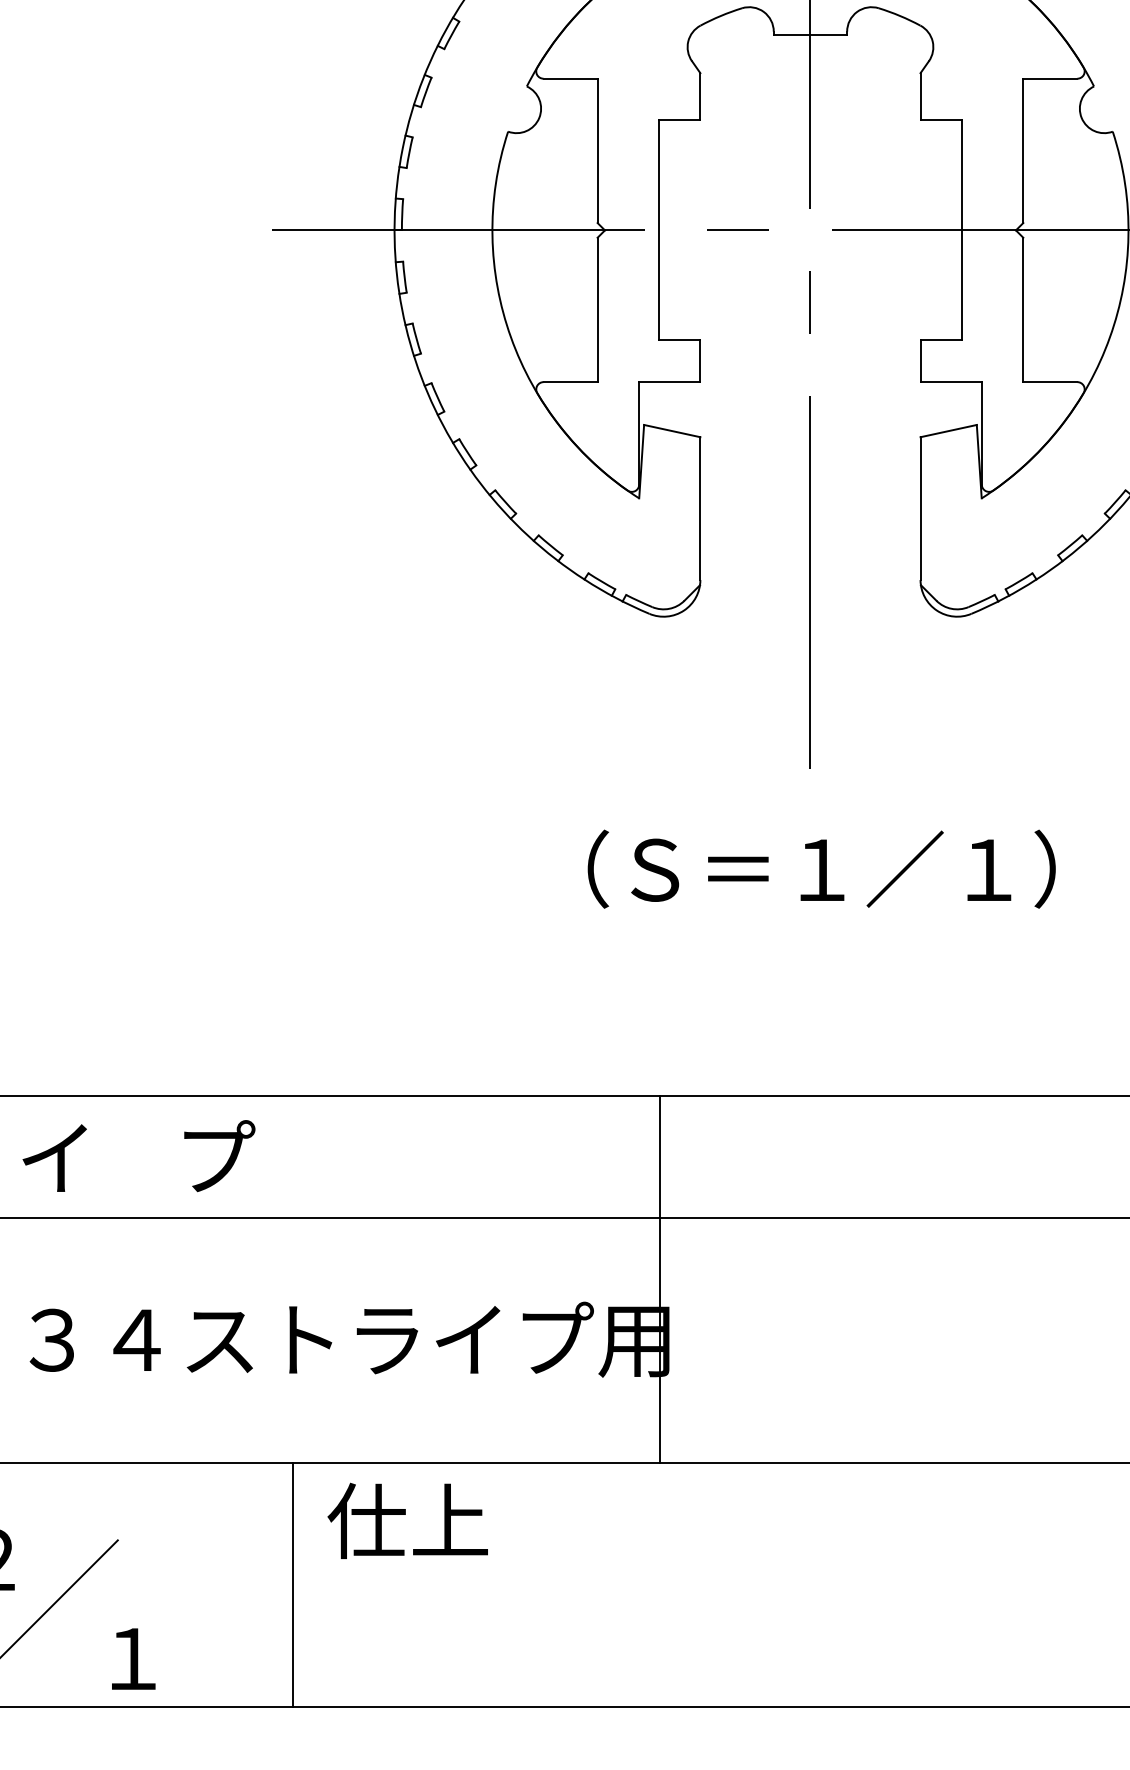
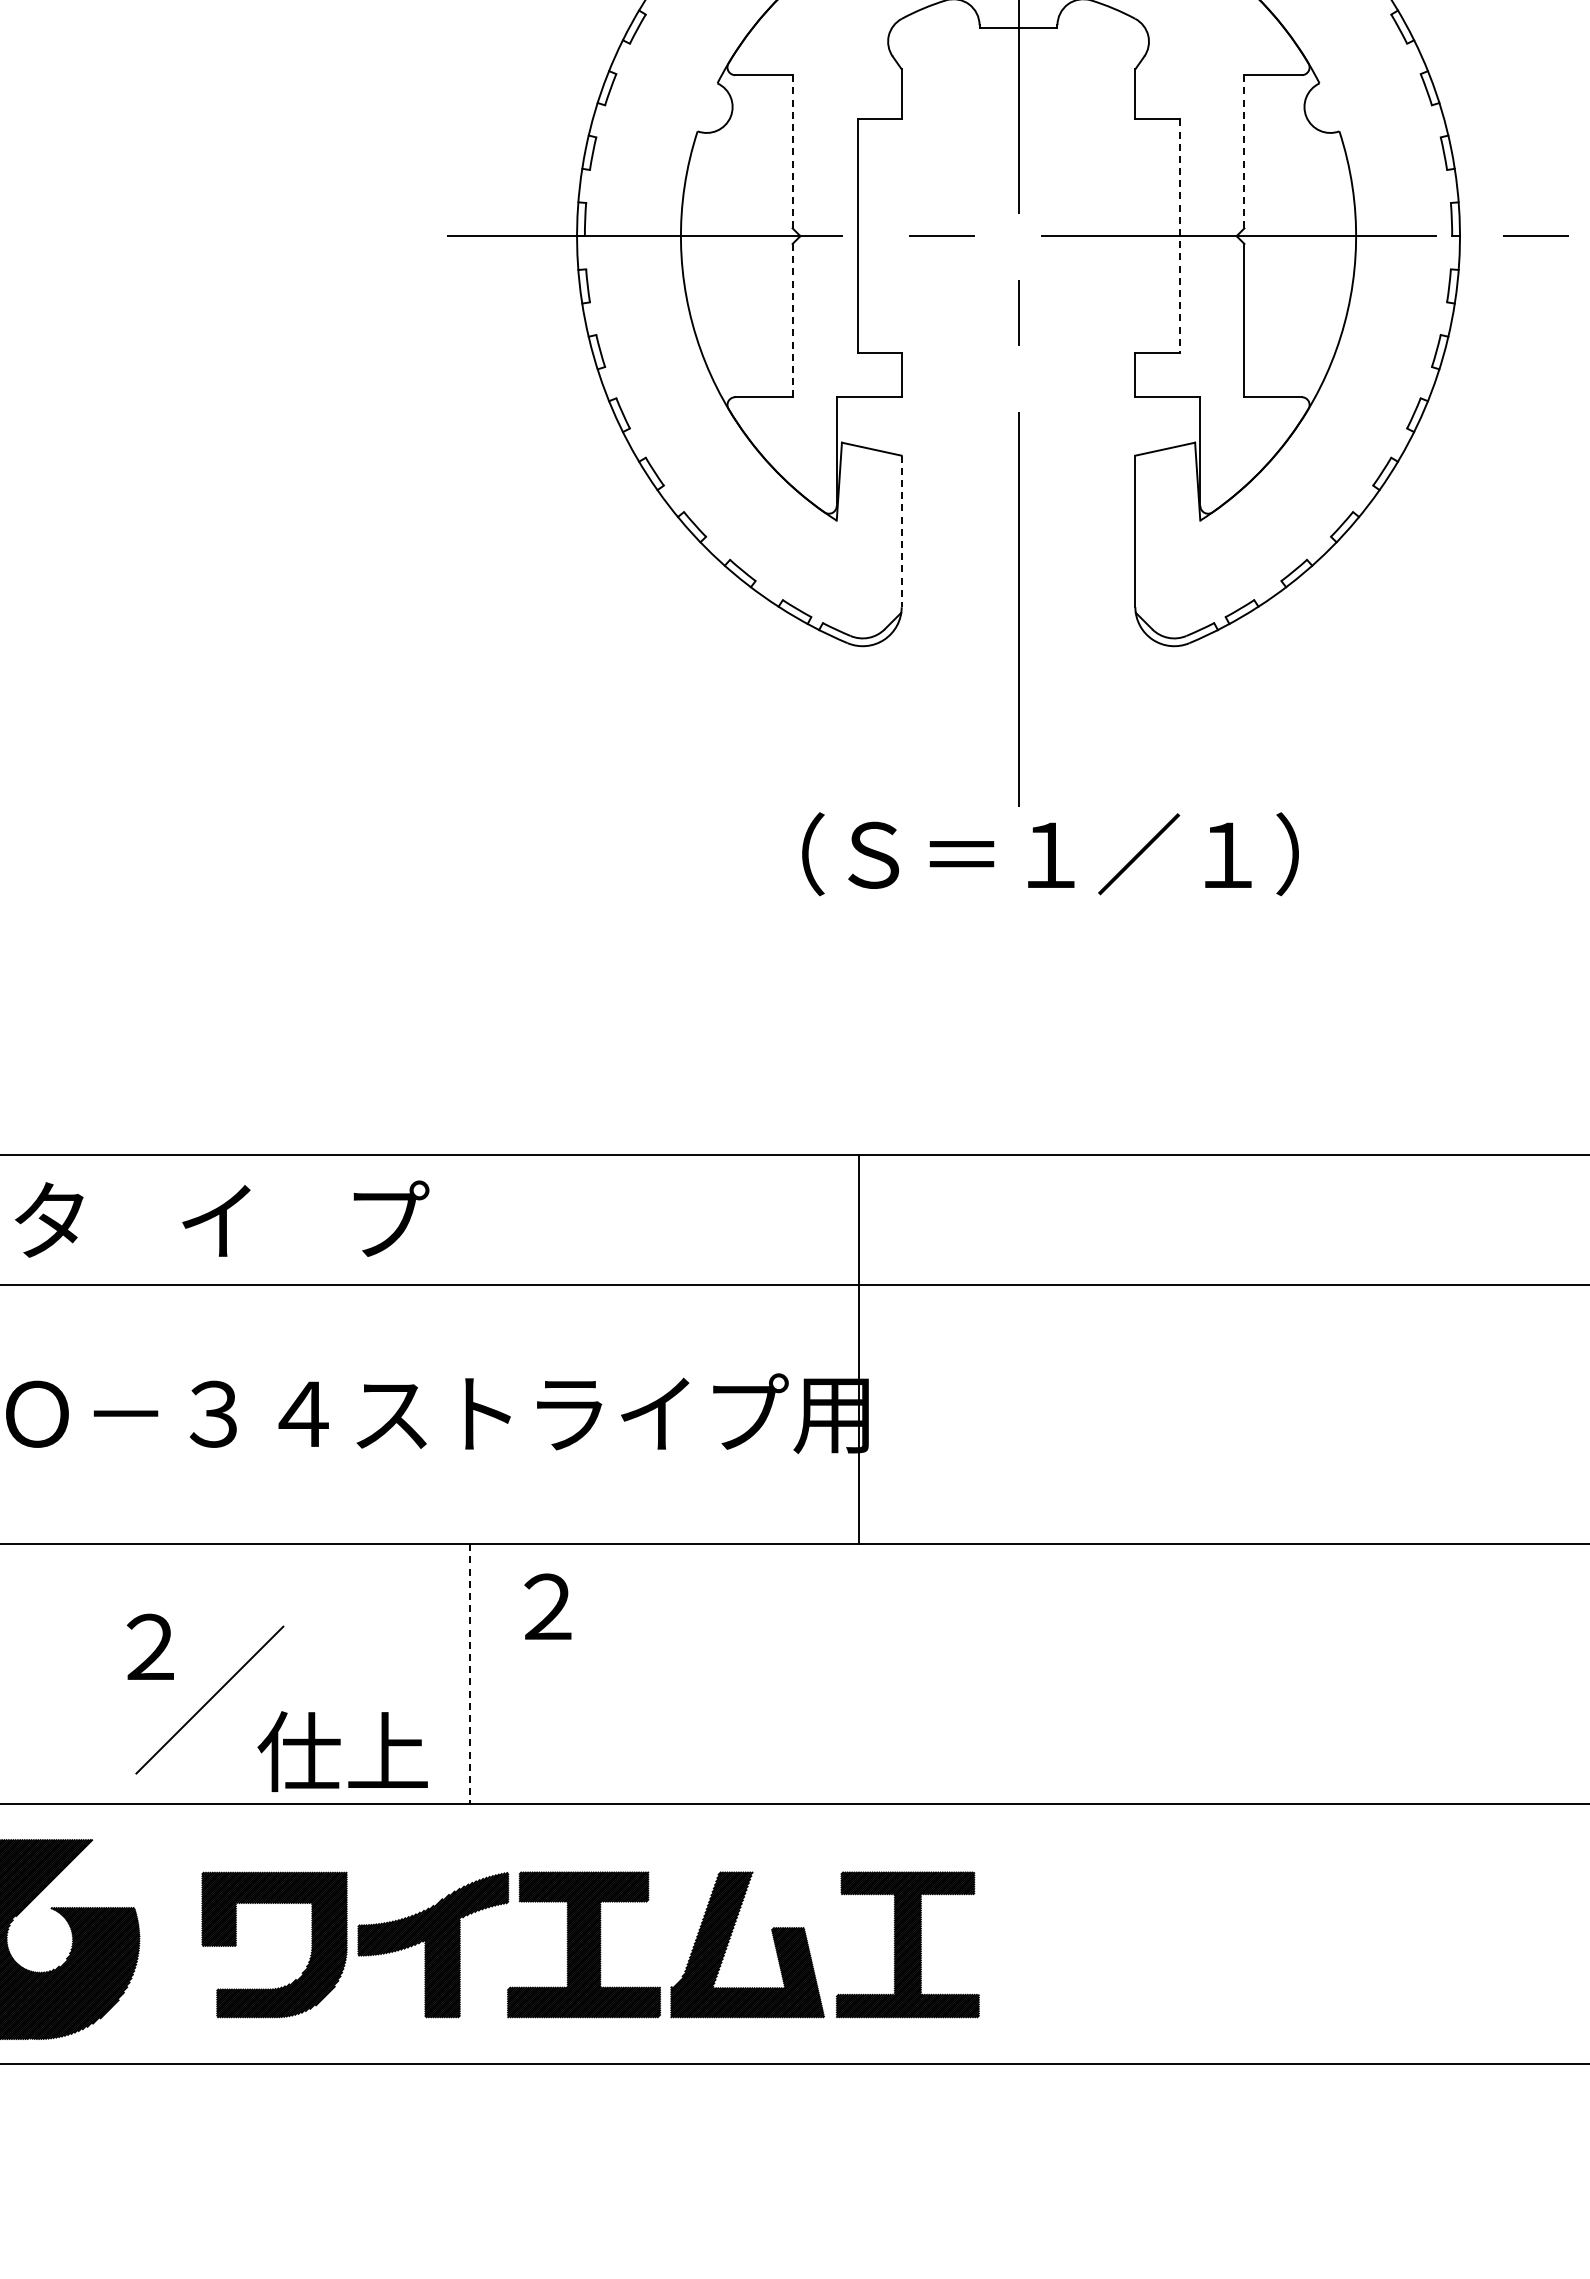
line: (597, 150) -> (792, 151), solid -> dashed
line: (1023, 150) -> (1244, 151), solid -> dashed
line: (962, 230) -> (1179, 236), solid -> dashed
line: (597, 309) -> (792, 320), solid -> dashed
line: (700, 508) -> (901, 531), solid -> dashed
text: (821, 869) -> (1050, 854), moved
text: (407, 1520) -> (590, 1605), 仕上 -> ２
line: (293, 1585) -> (469, 1674), solid -> dashed
text: (173, 1657) -> (342, 1751), １ -> 仕上

